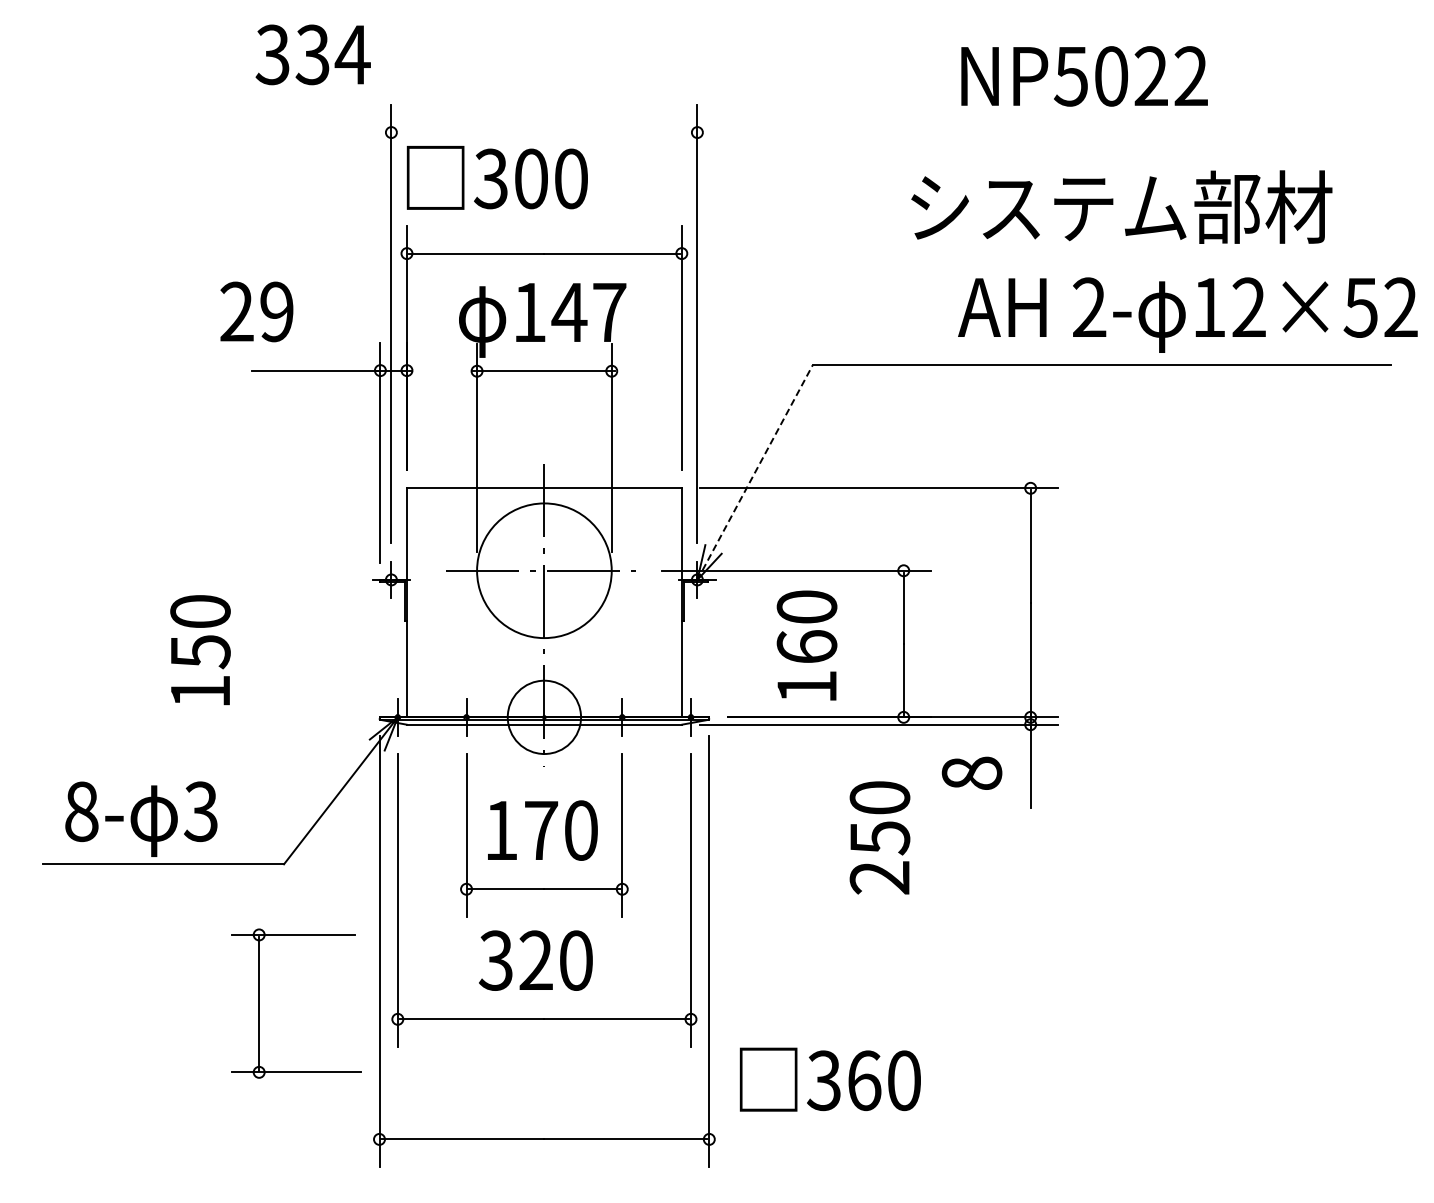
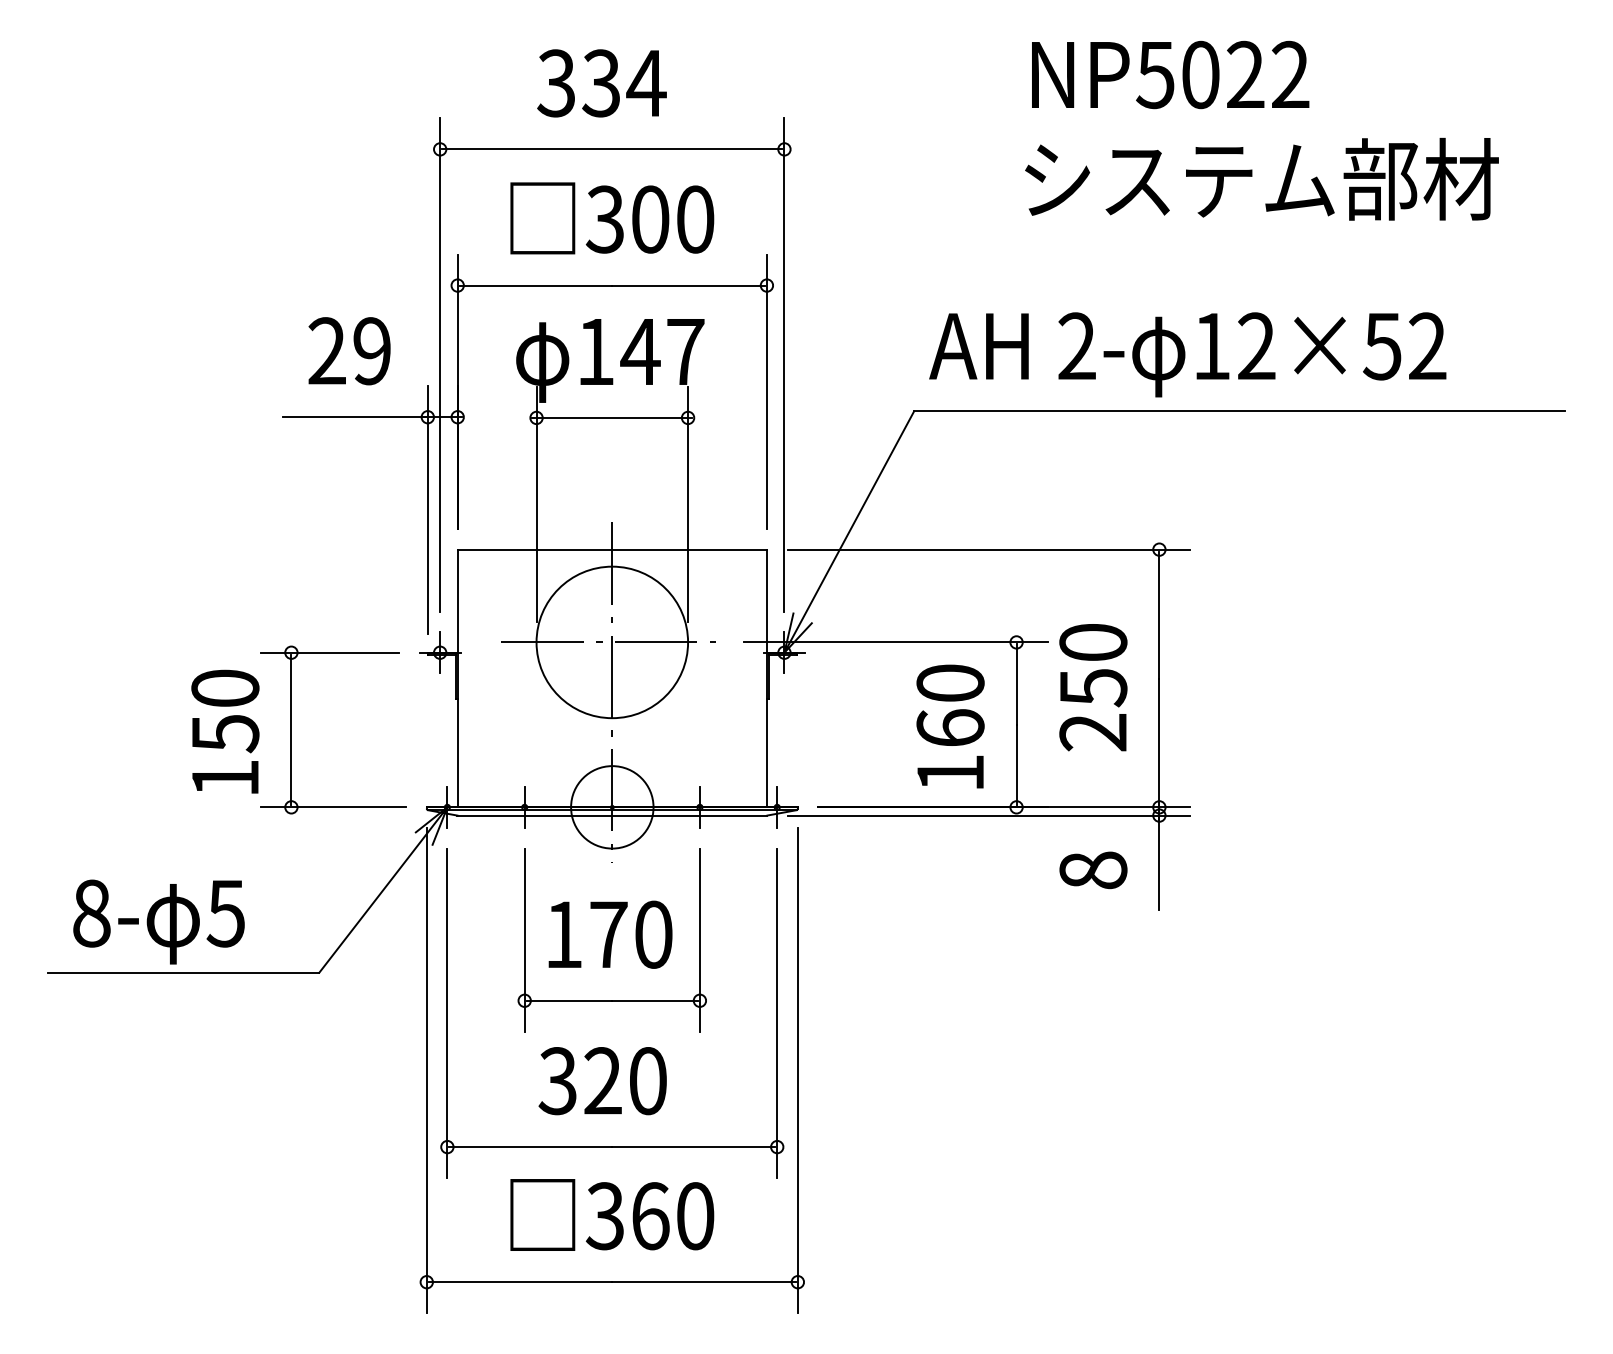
text: (312, 54) -> (601, 82), moved
text: (1084, 76) -> (1170, 75), moved
line: (544, 132) -> (612, 149), added
text: (496, 177) -> (611, 217), moved
text: (1121, 206) -> (1261, 178), moved
text: (256, 311) -> (349, 350), moved
text: (1187, 314) -> (1187, 354), moved
line: (755, 472) -> (849, 531), dashed -> solid
text: (806, 645) -> (949, 726), moved
text: (200, 811) -> (225, 913), 3 -> 5
text: (879, 837) -> (1092, 687), moved
part: (259, 1003) -> (291, 729), moved
text: (829, 1079) -> (611, 1214), moved

